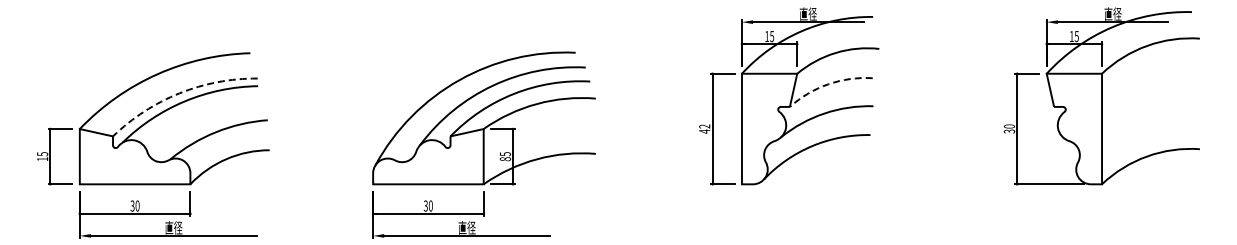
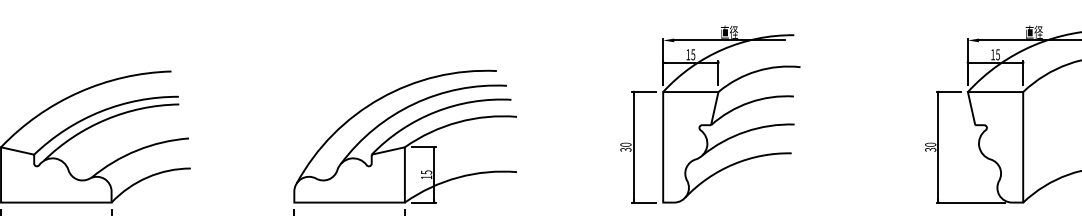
arc: (828, 84) -> (749, 102), dashed -> solid
arc: (179, 93) -> (100, 111), dashed -> solid
text: (704, 128) -> (625, 146), 42 -> 30
text: (505, 159) -> (426, 177), 85 -> 15

